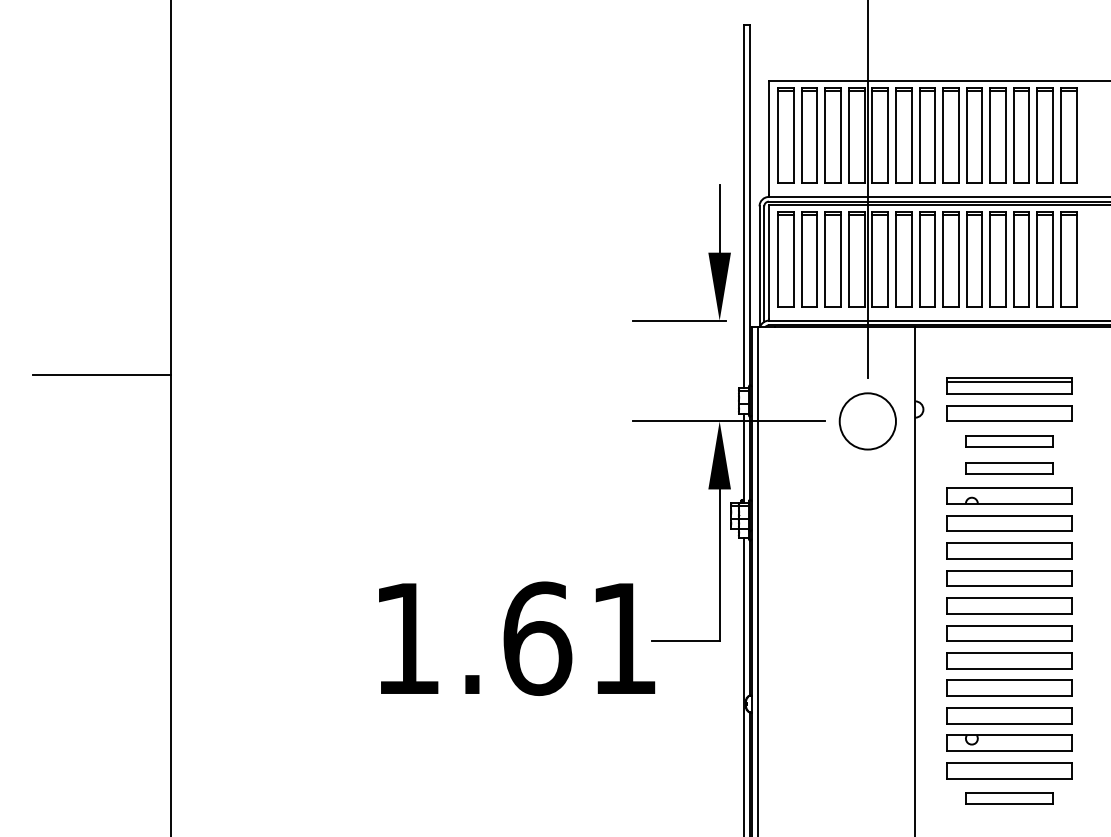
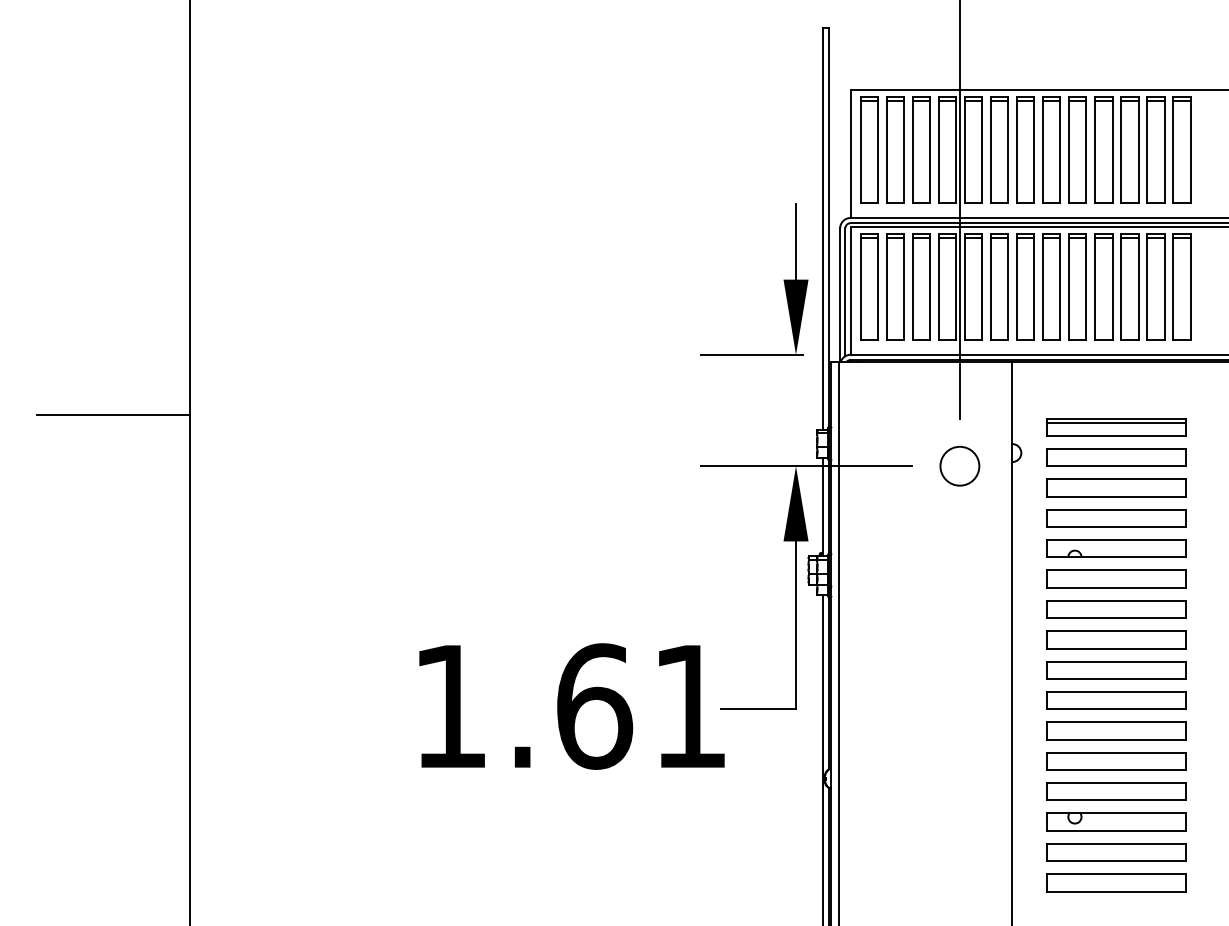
circle: (867, 421) -> (959, 466), size x0.62
part: (1009, 440) -> (1116, 487), size x1.43
part: (1009, 468) -> (1116, 518), size x1.43
part: (1009, 797) -> (1116, 882), size x1.43

